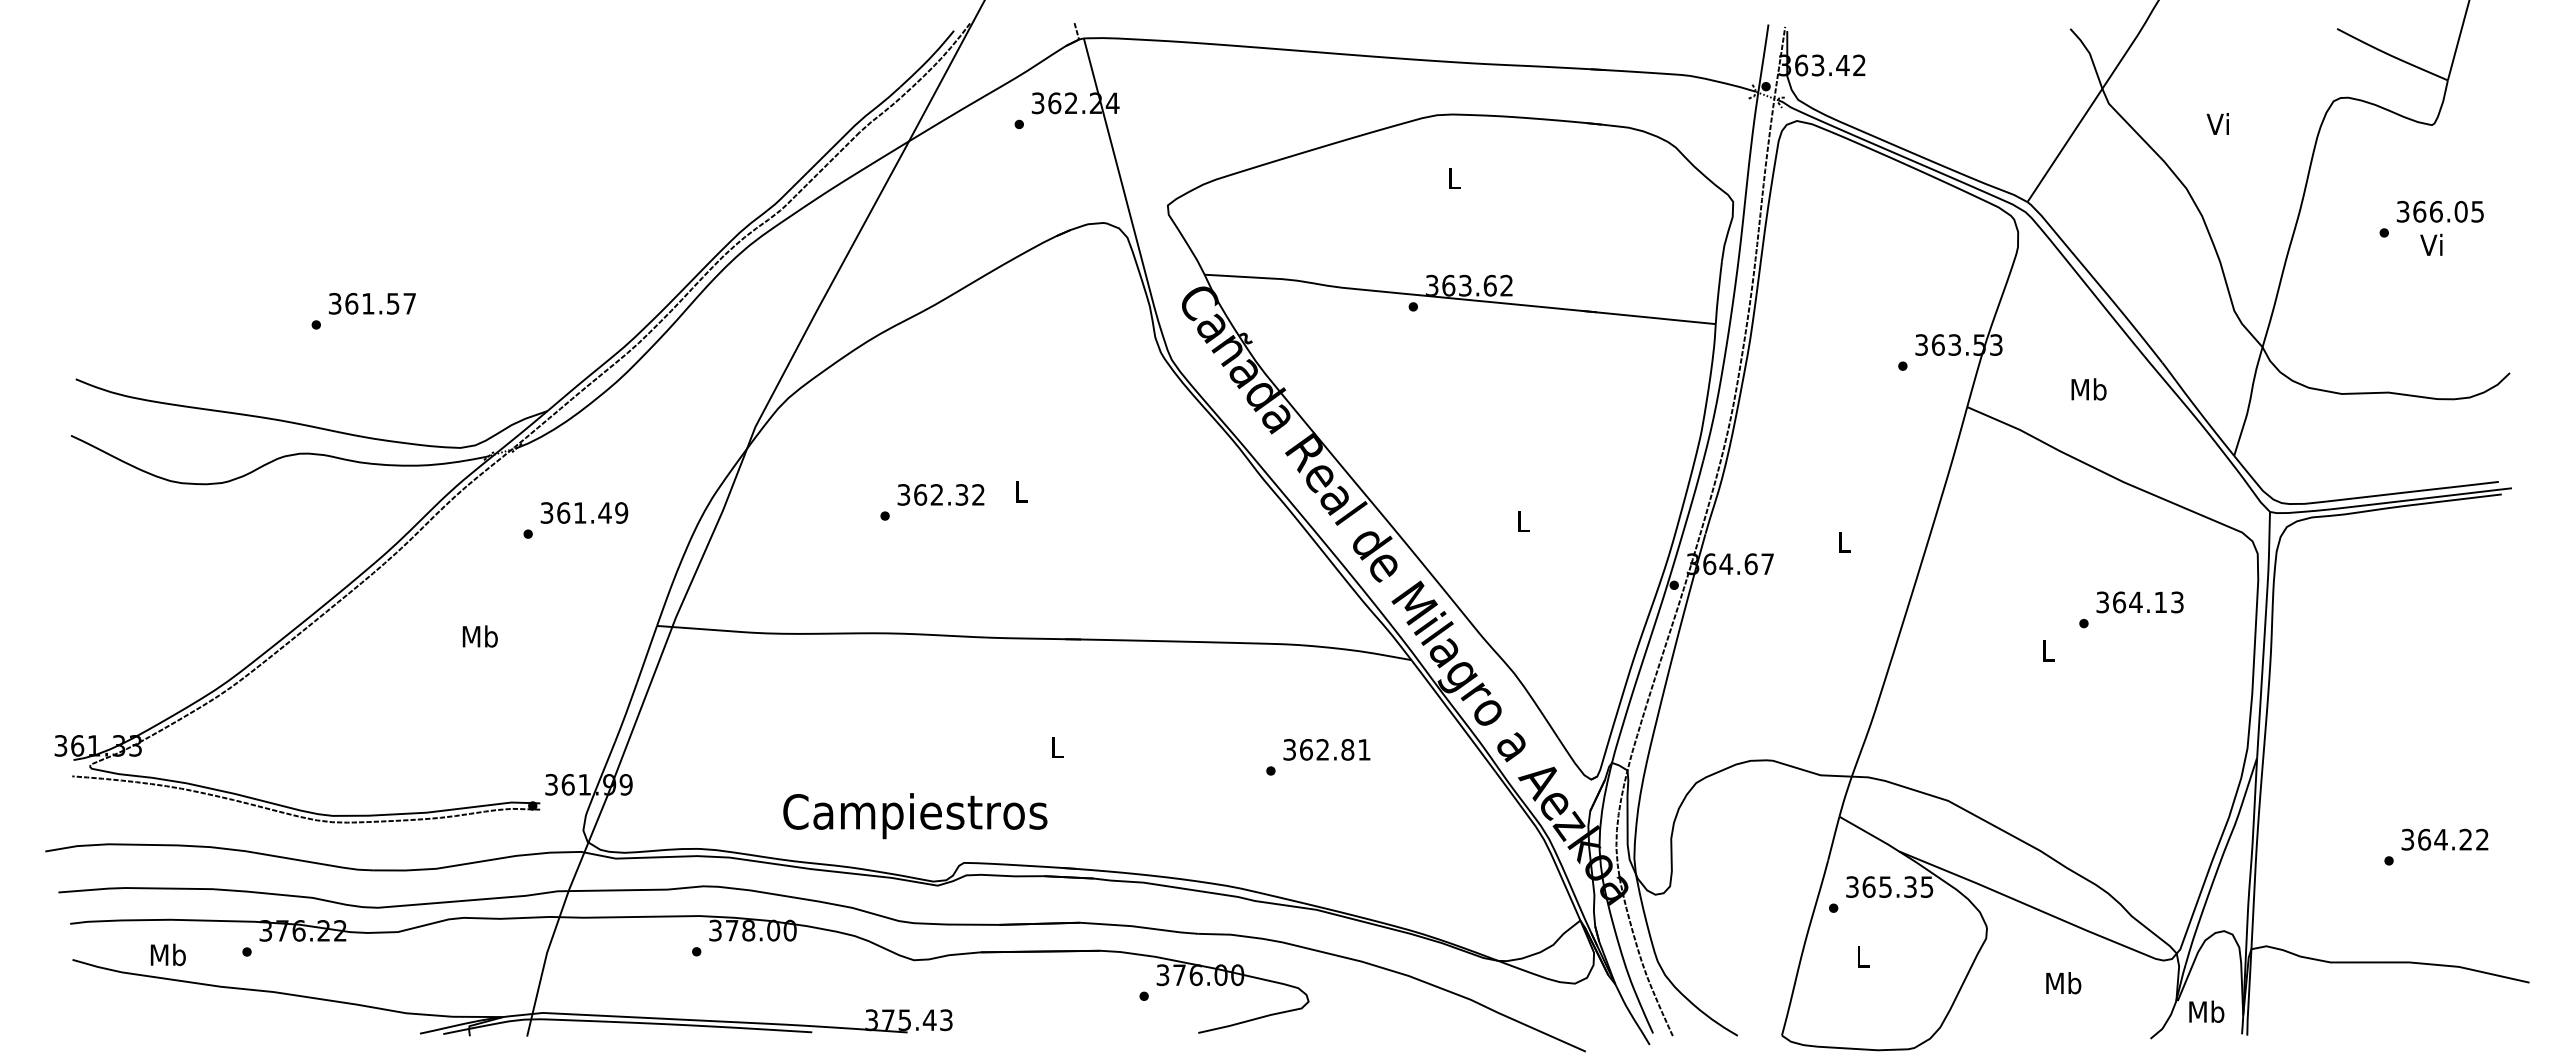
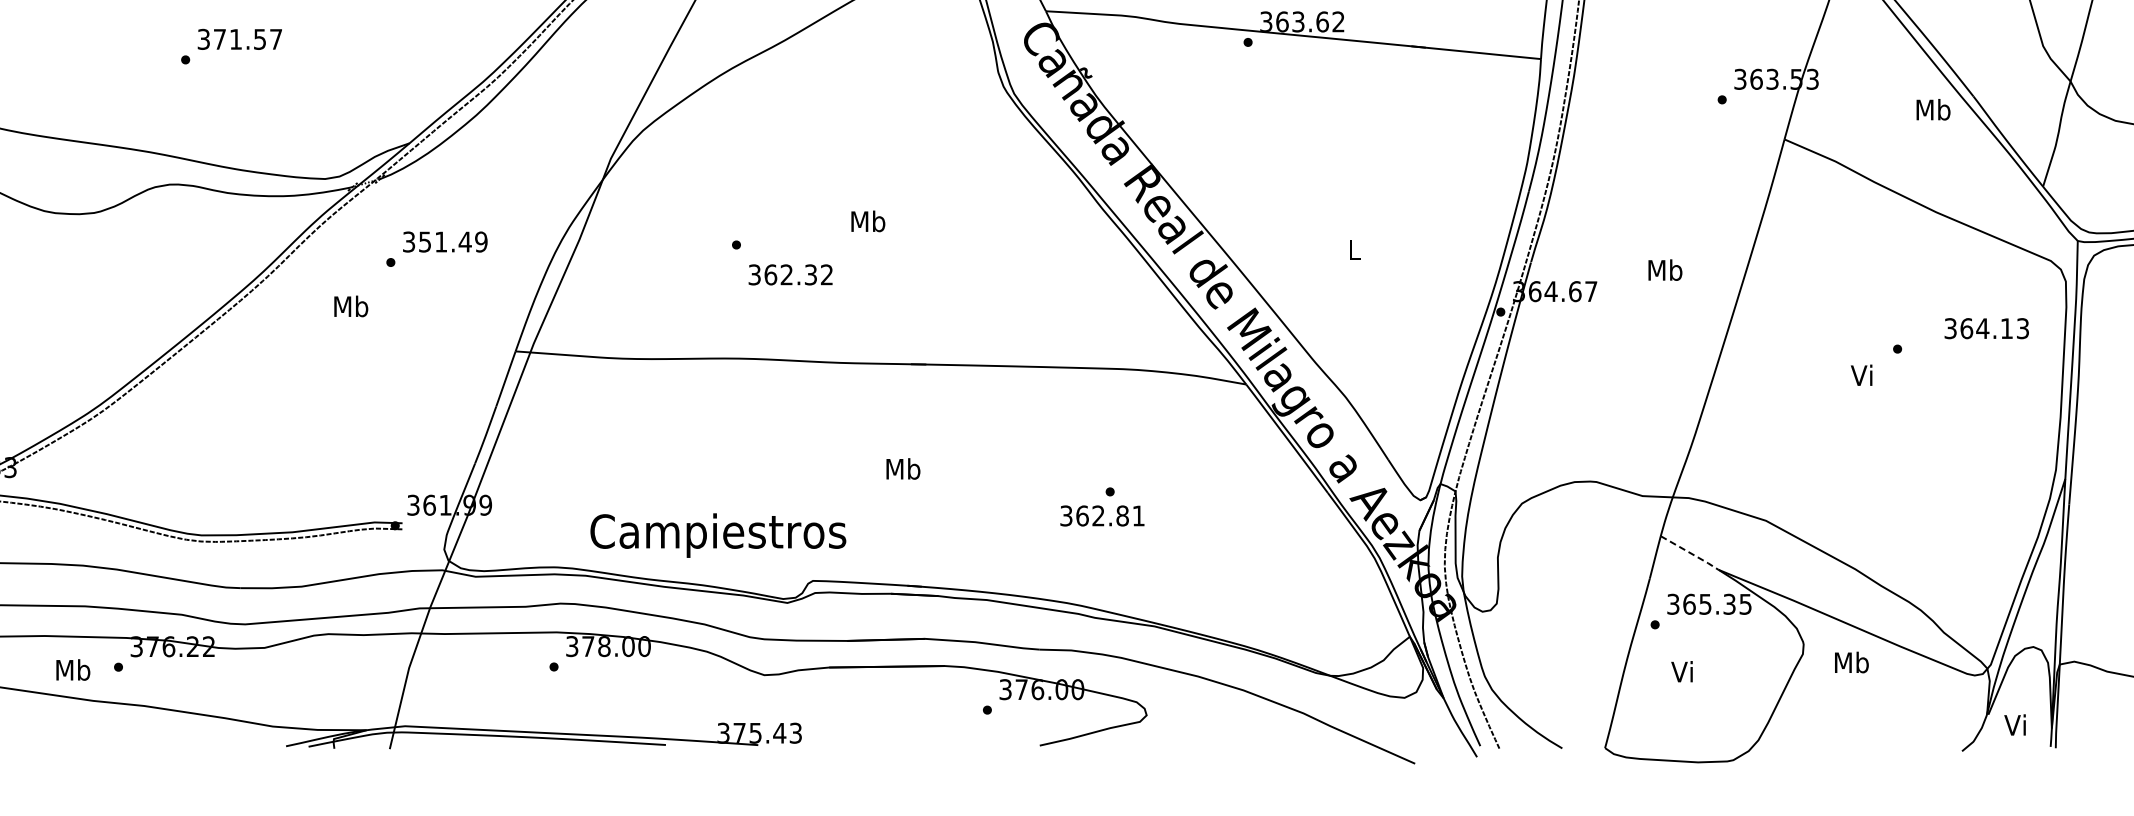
text: (351, 303) -> (219, 39), 361.57 -> 371.57
text: (2088, 389) -> (1932, 109), moved
text: (1020, 491) -> (867, 221), L -> Mb
text: (940, 494) -> (790, 274), moved
text: (563, 512) -> (425, 241), 361.49 -> 351.49
text: (1843, 541) -> (1664, 269), L -> Mb
text: (2139, 602) -> (1986, 328), moved
text: (479, 636) -> (350, 306), moved
text: (2046, 650) -> (1861, 375), L -> Vi
text: (1057, 747) -> (903, 469), L -> Mb
text: (1326, 749) -> (1102, 515), moved
text: (915, 816) -> (718, 535), moved
line: (1870, 834) -> (1690, 553), solid -> dashed
text: (167, 954) -> (72, 669), moved
text: (1861, 956) -> (1682, 671), L -> Vi
text: (2063, 983) -> (1851, 662), moved
text: (2206, 1011) -> (2016, 724), Mb -> Vi

